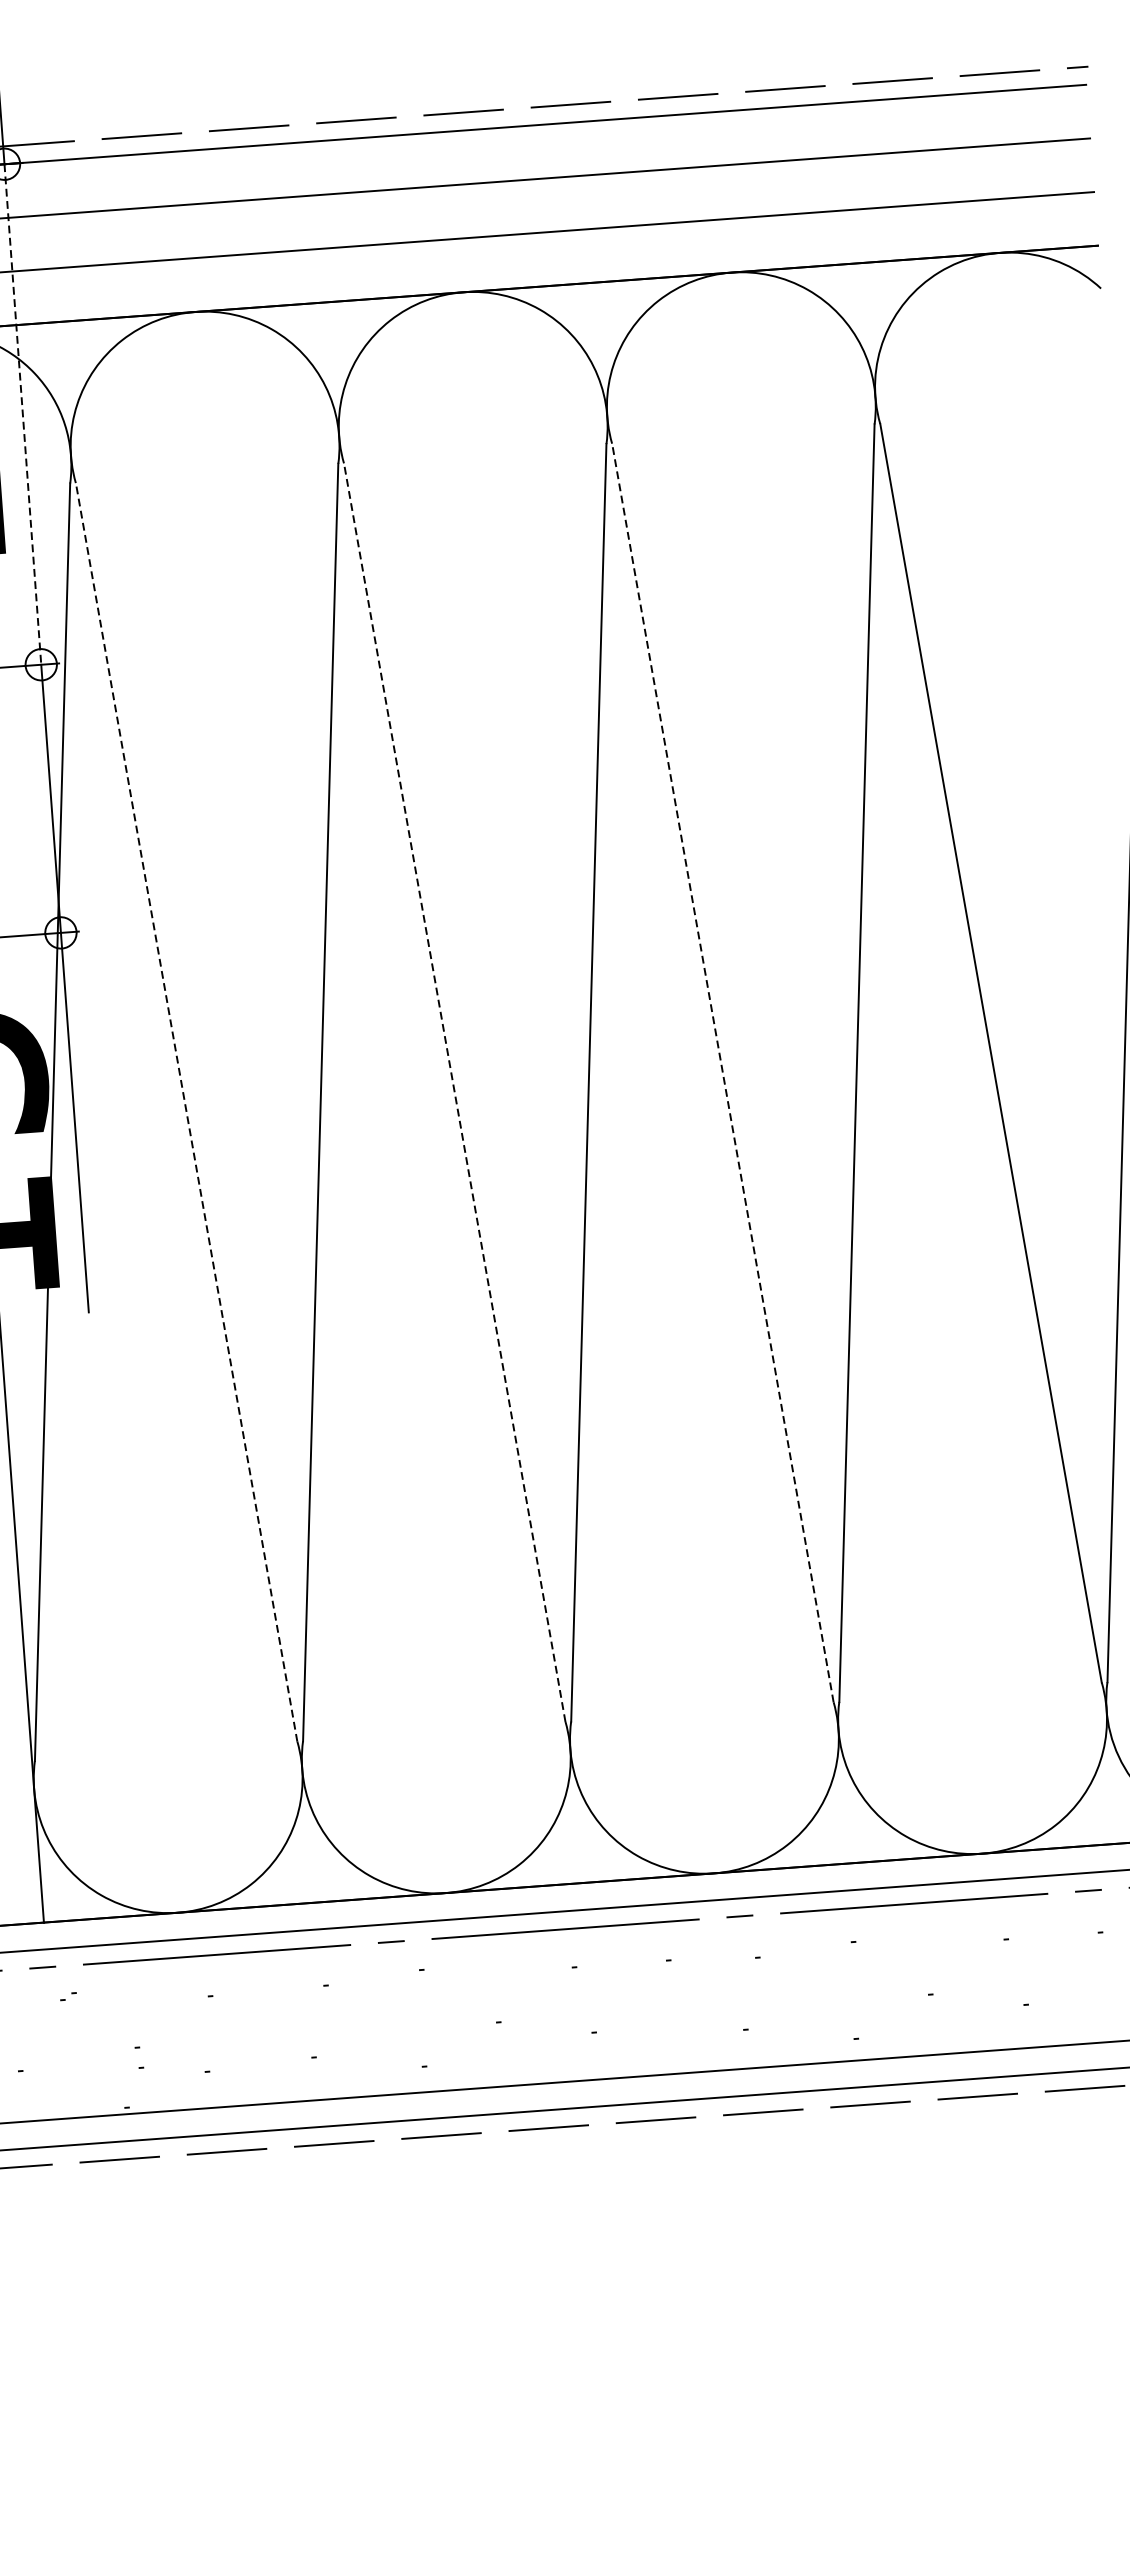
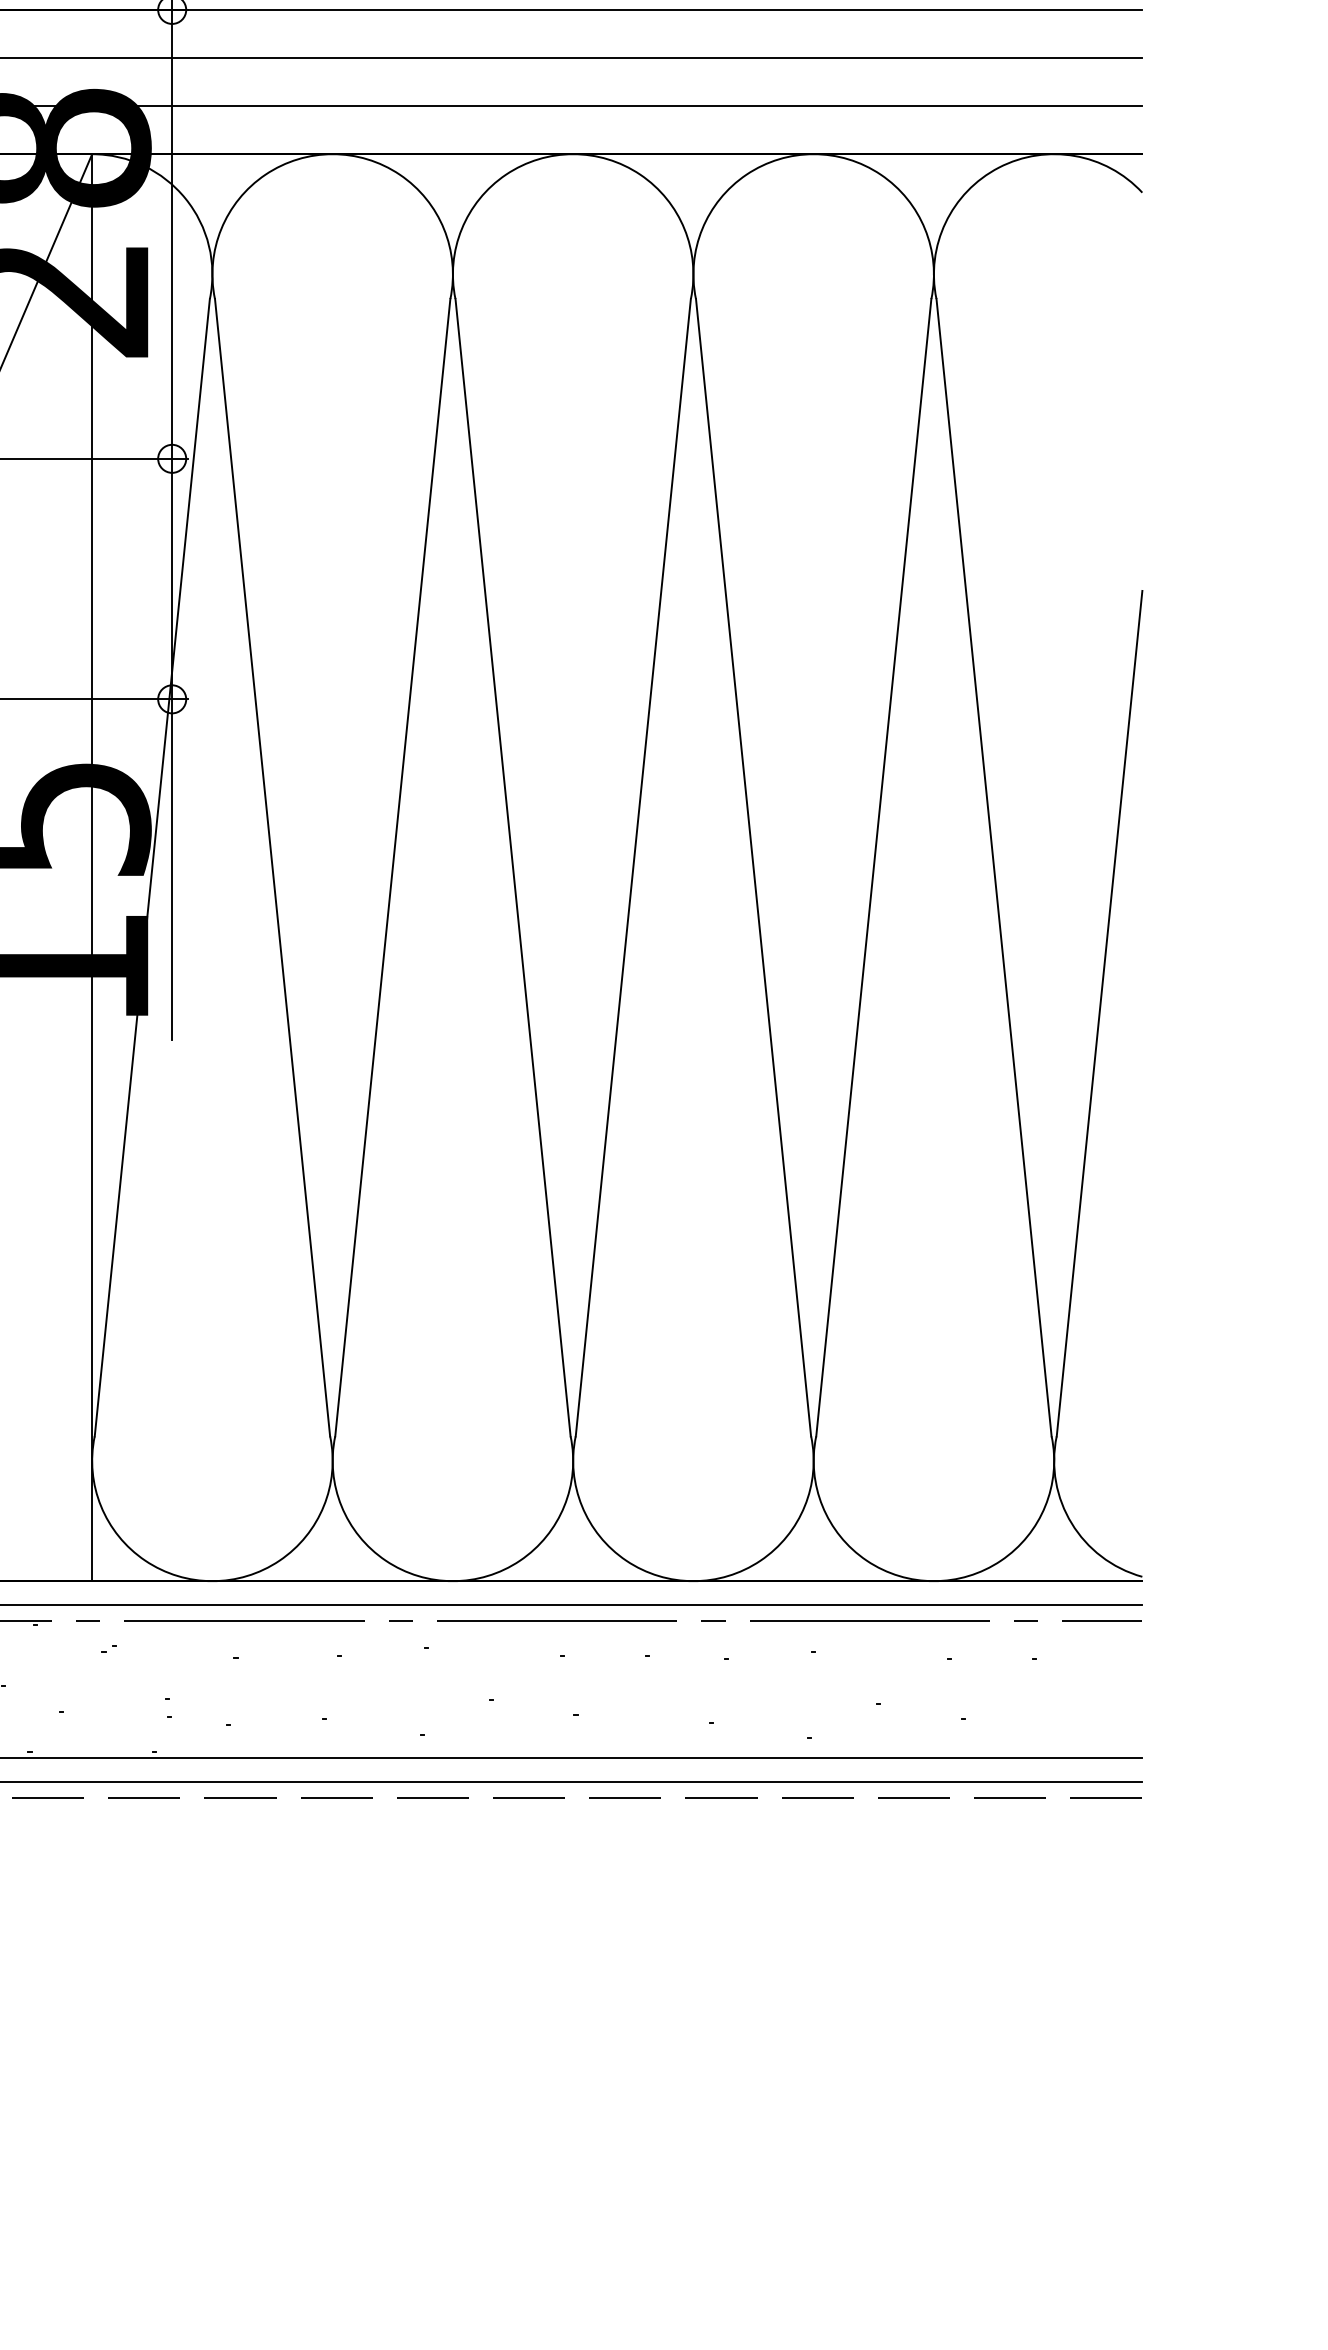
line: (23, 414) -> (172, 234), dashed -> solid
line: (722, 1072) -> (753, 867), dashed -> solid
line: (455, 1092) -> (513, 867), dashed -> solid
line: (186, 1112) -> (272, 867), dashed -> solid

